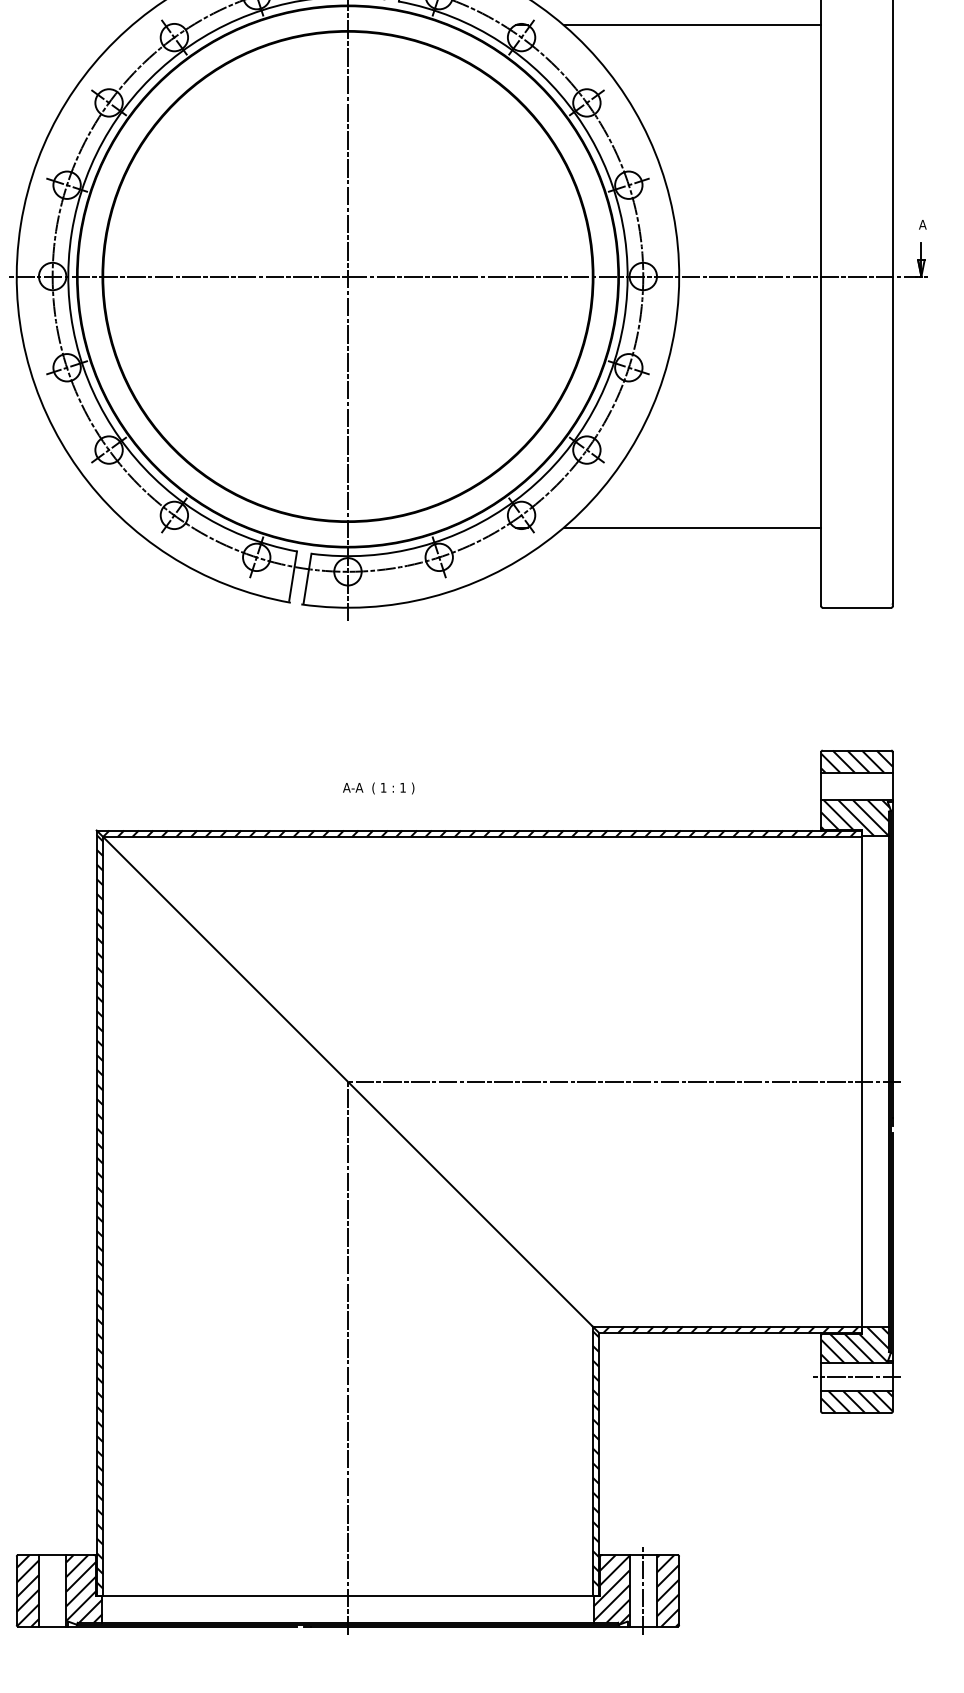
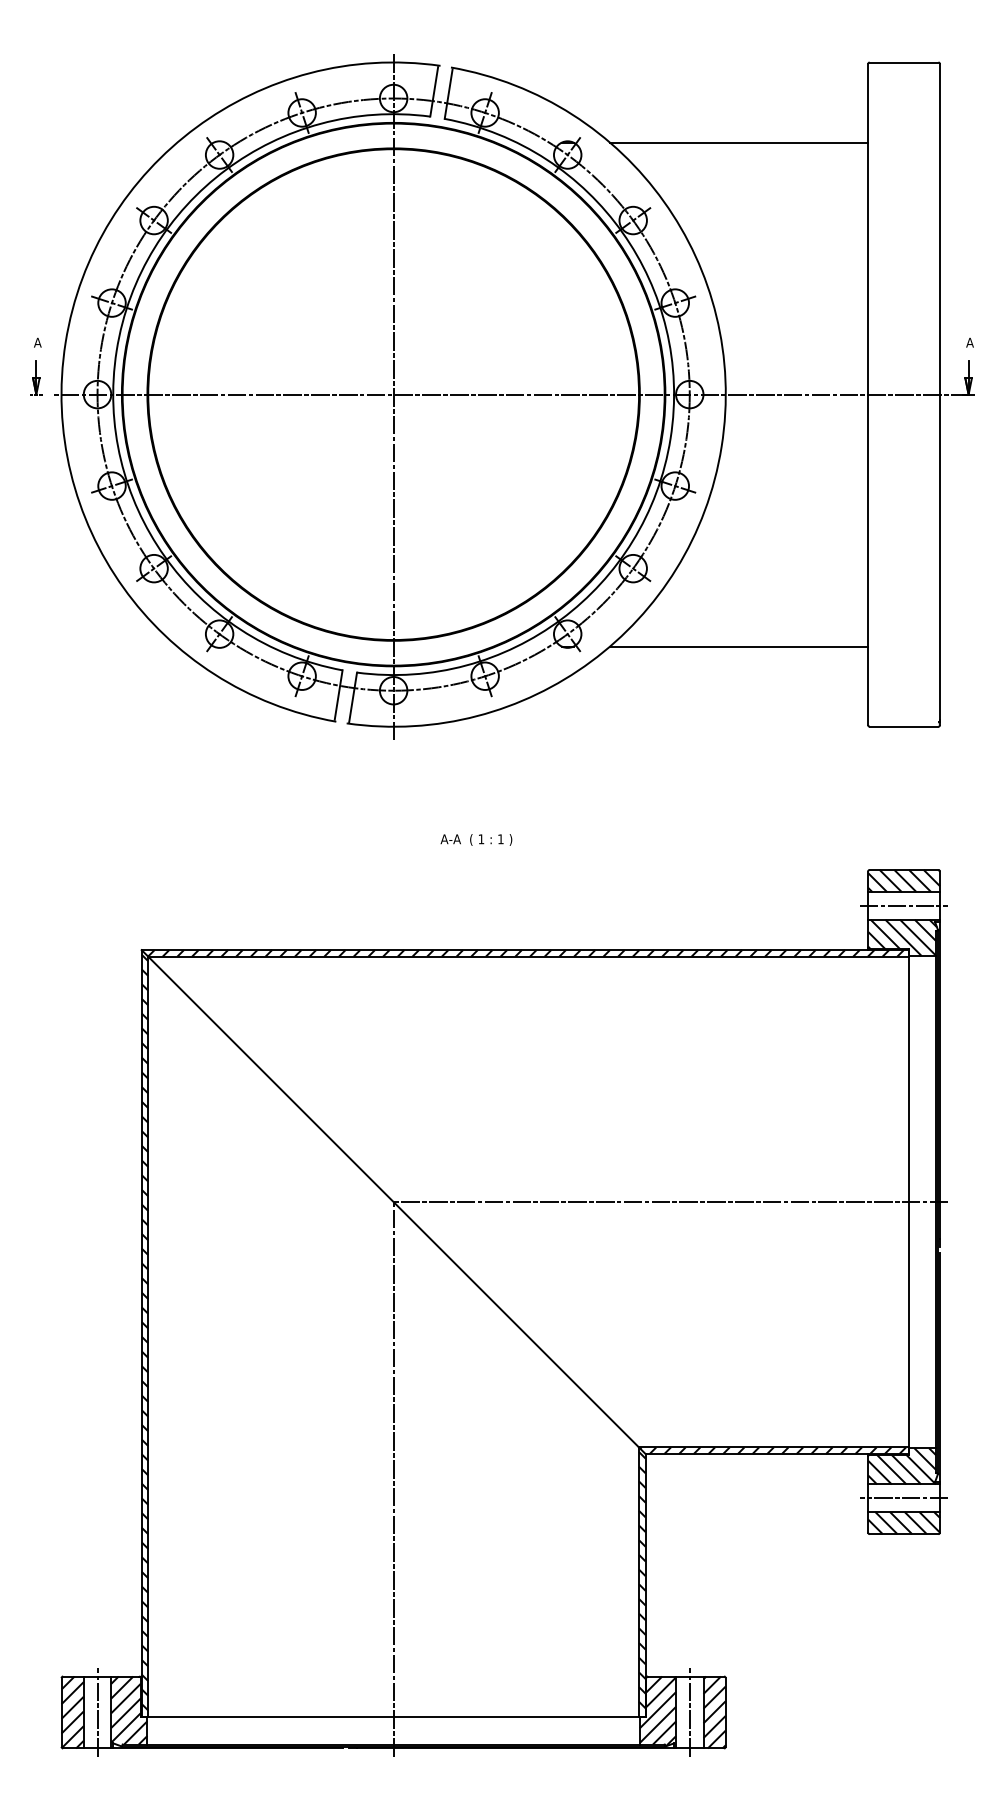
line: (856, 786) -> (903, 905), added
text: (378, 788) -> (476, 839), moved
line: (52, 1590) -> (97, 1712), added

